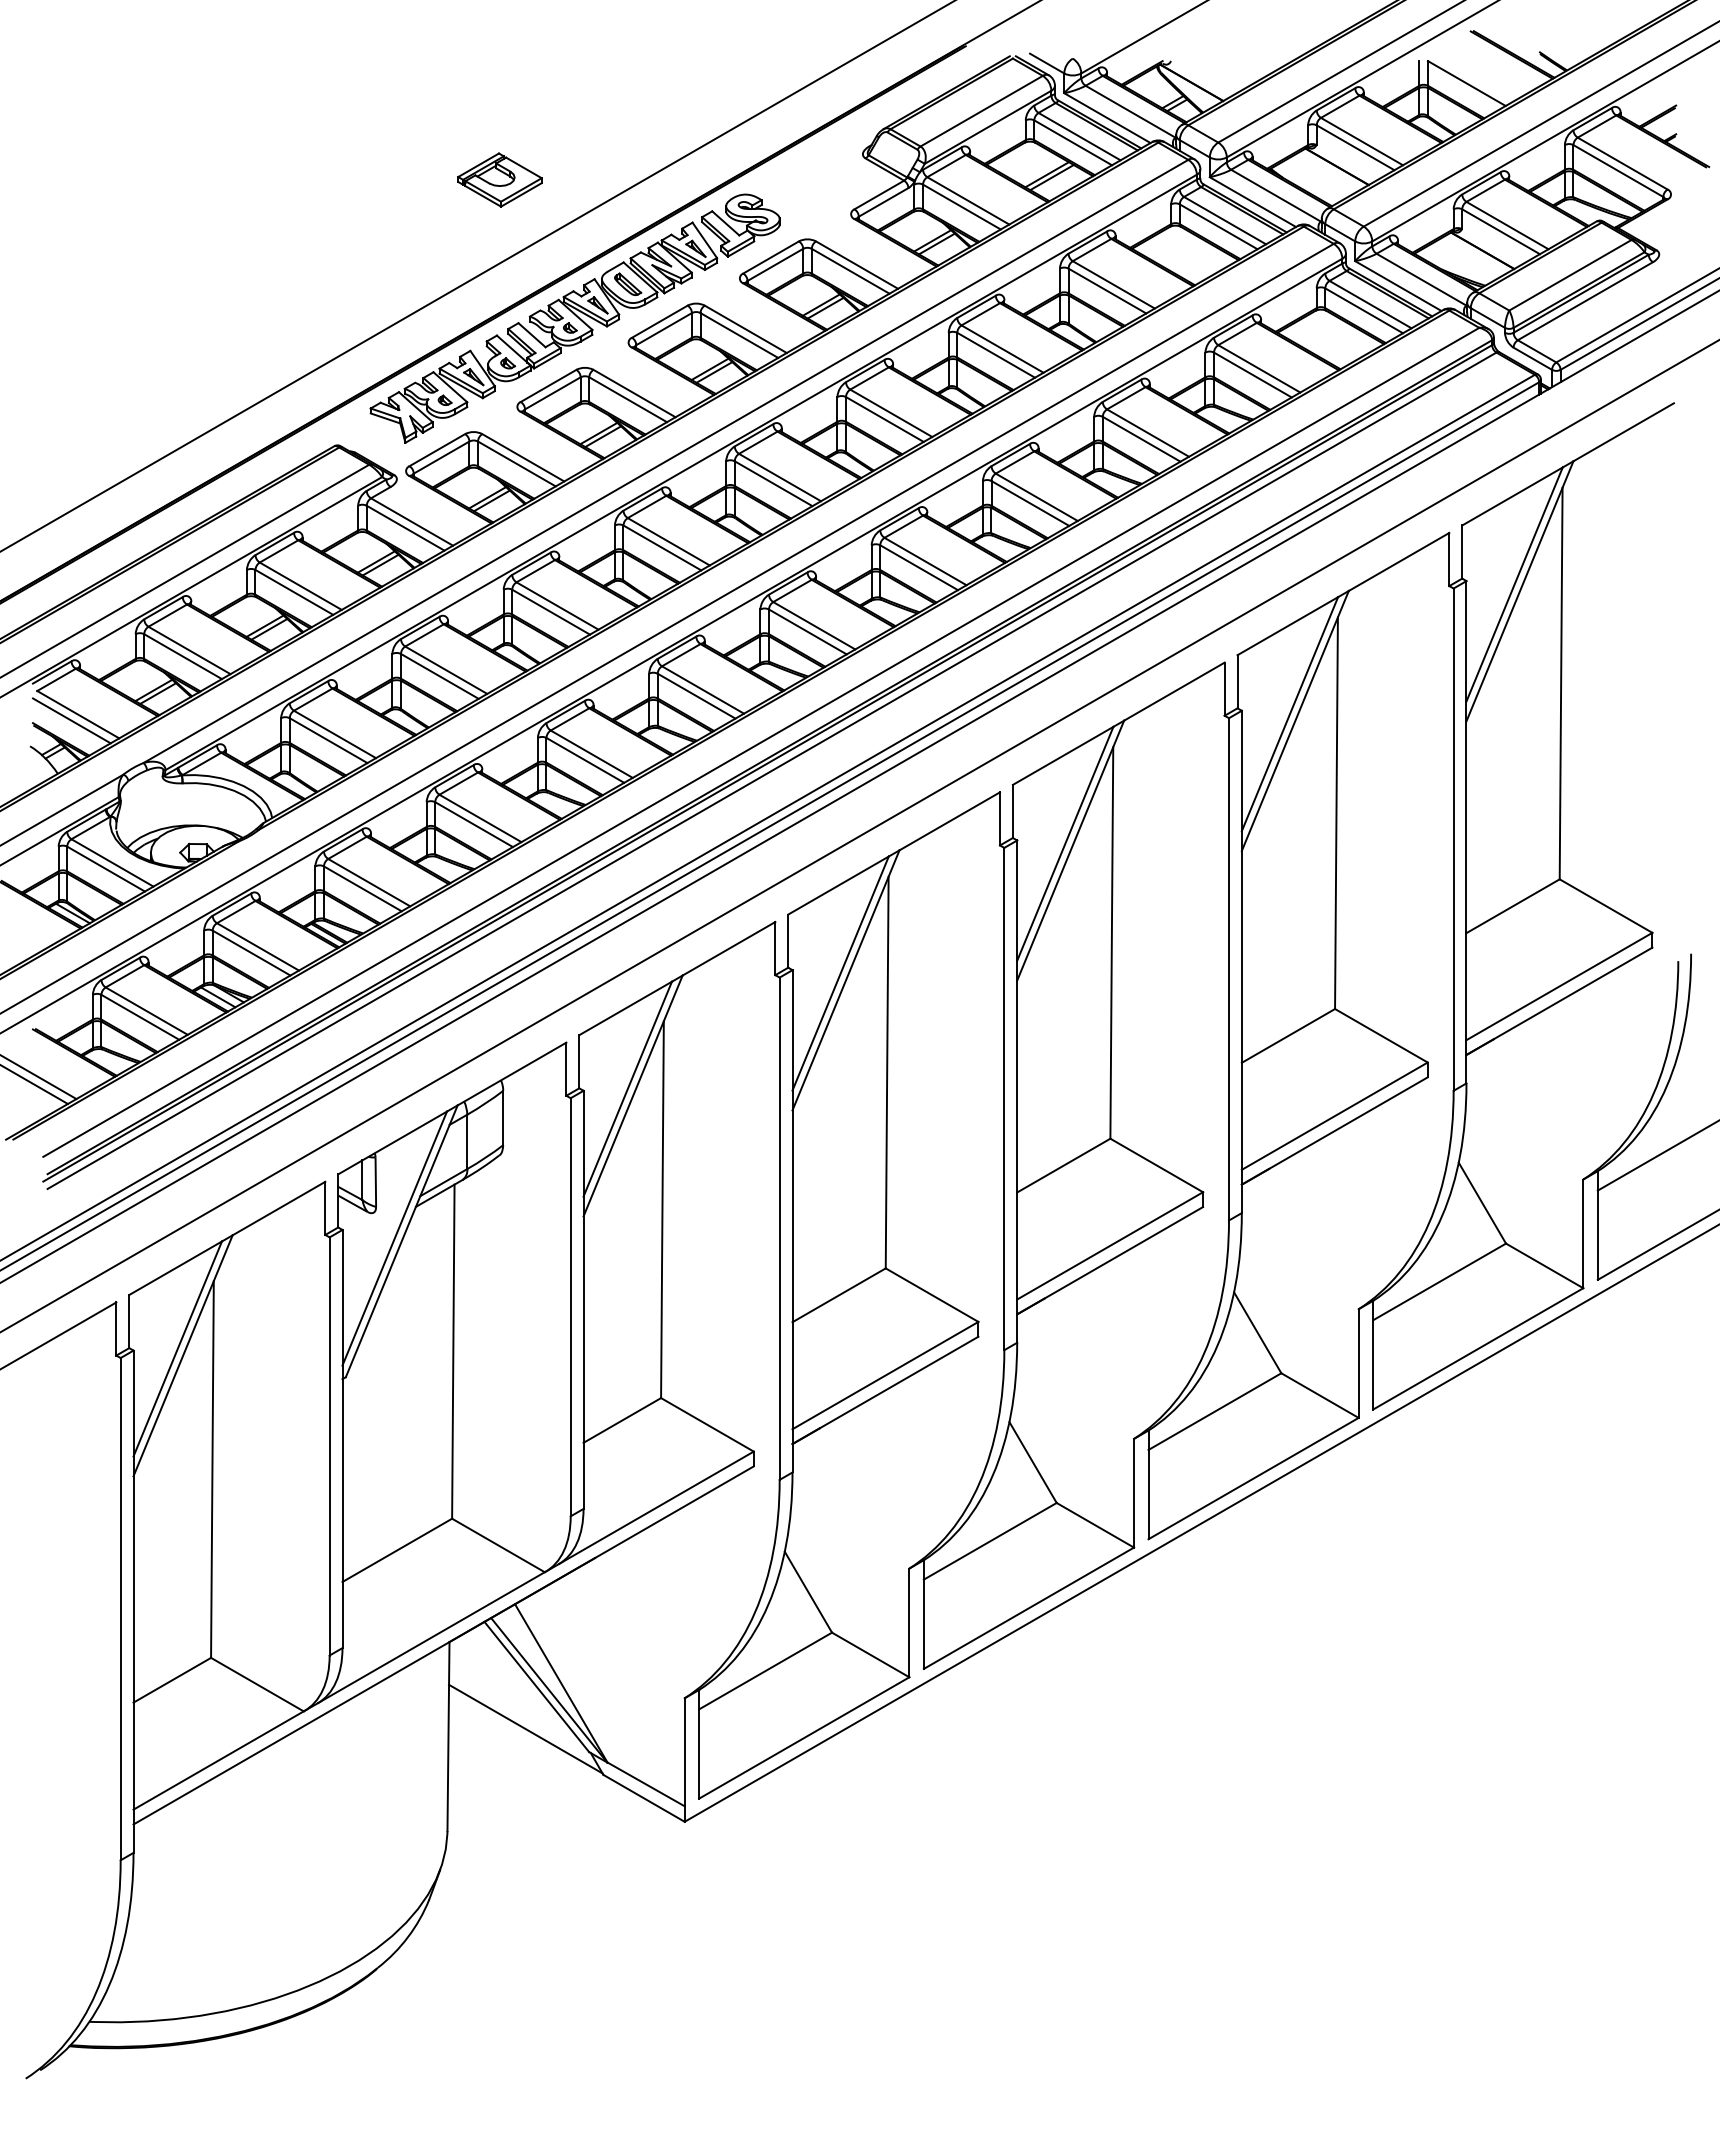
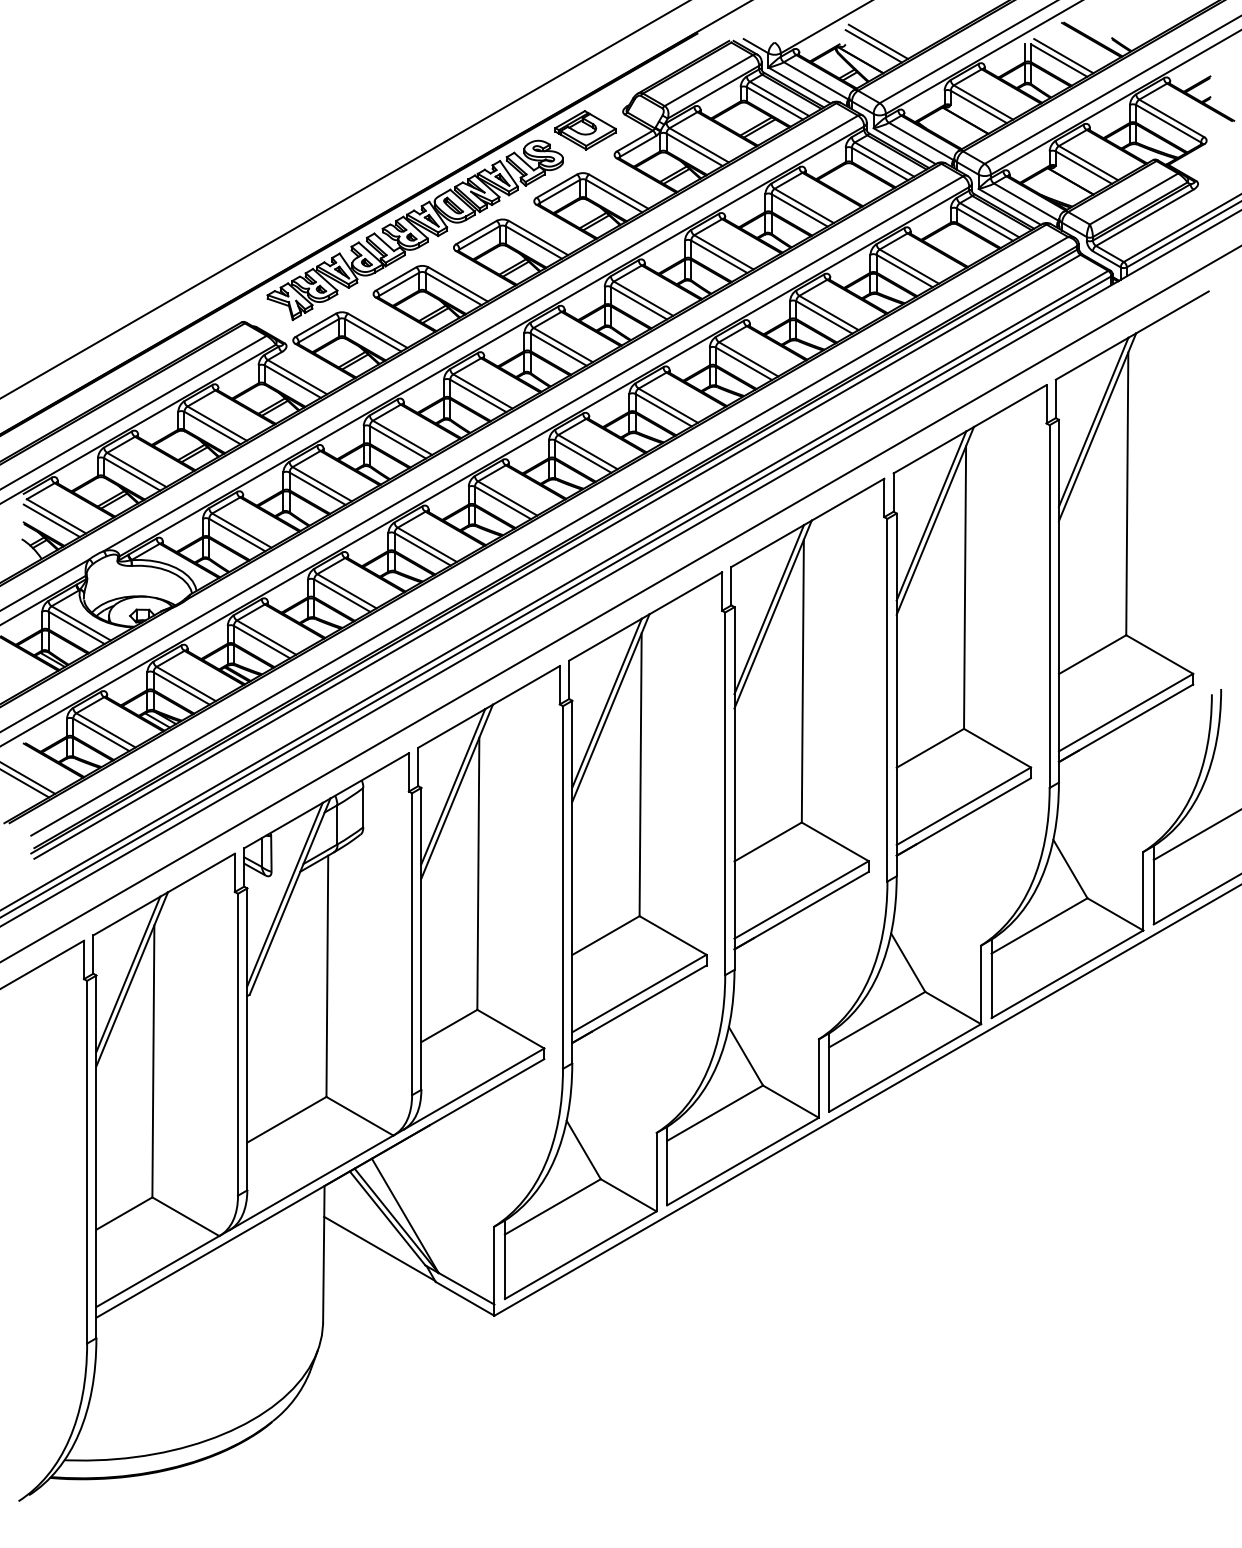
line: (1216, 57) -> (878, 41), added
line: (1209, 63) -> (873, 46), added
line: (1473, 77) -> (1064, 56), added
part: (499, 179) -> (585, 129), moved

